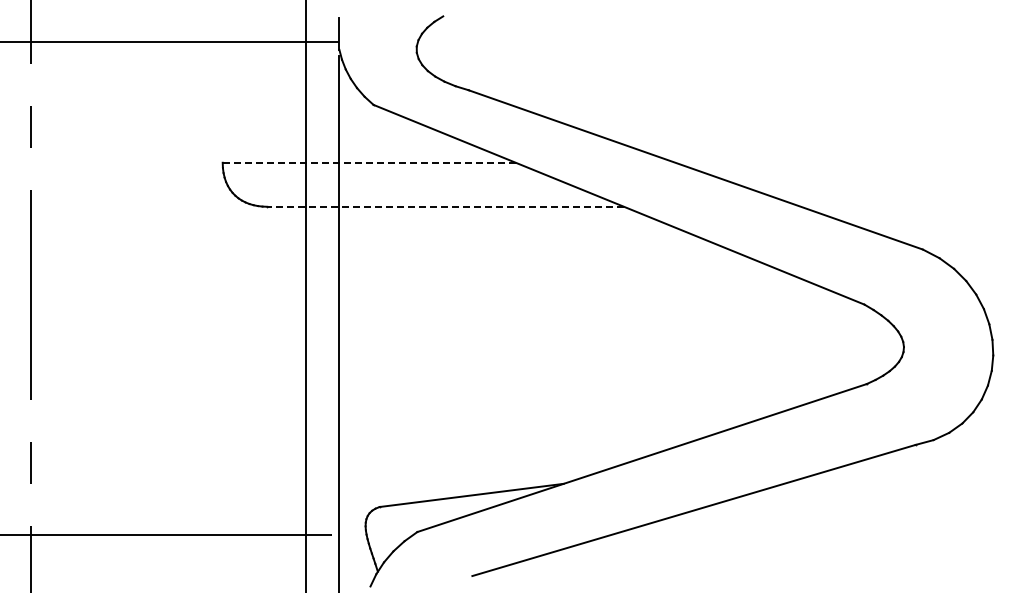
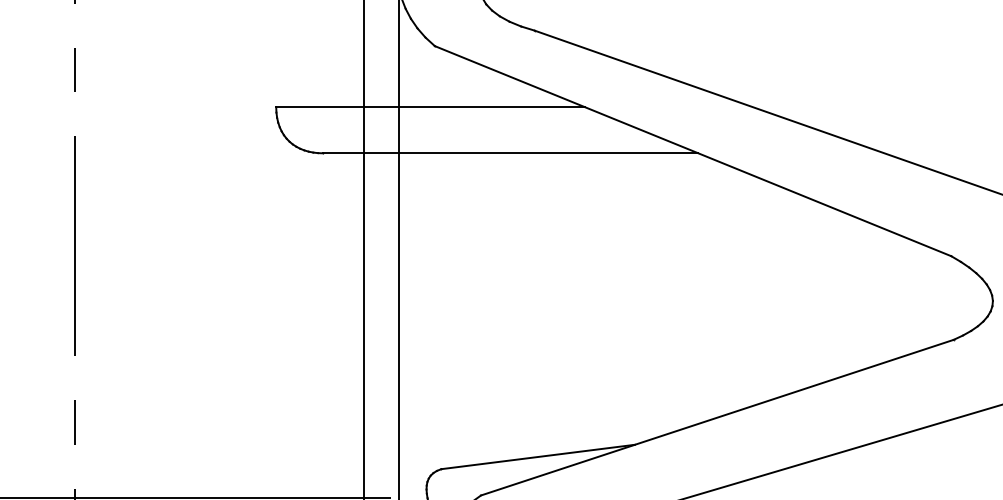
line: (369, 162) -> (430, 106), dashed -> solid
line: (445, 206) -> (510, 153), dashed -> solid

